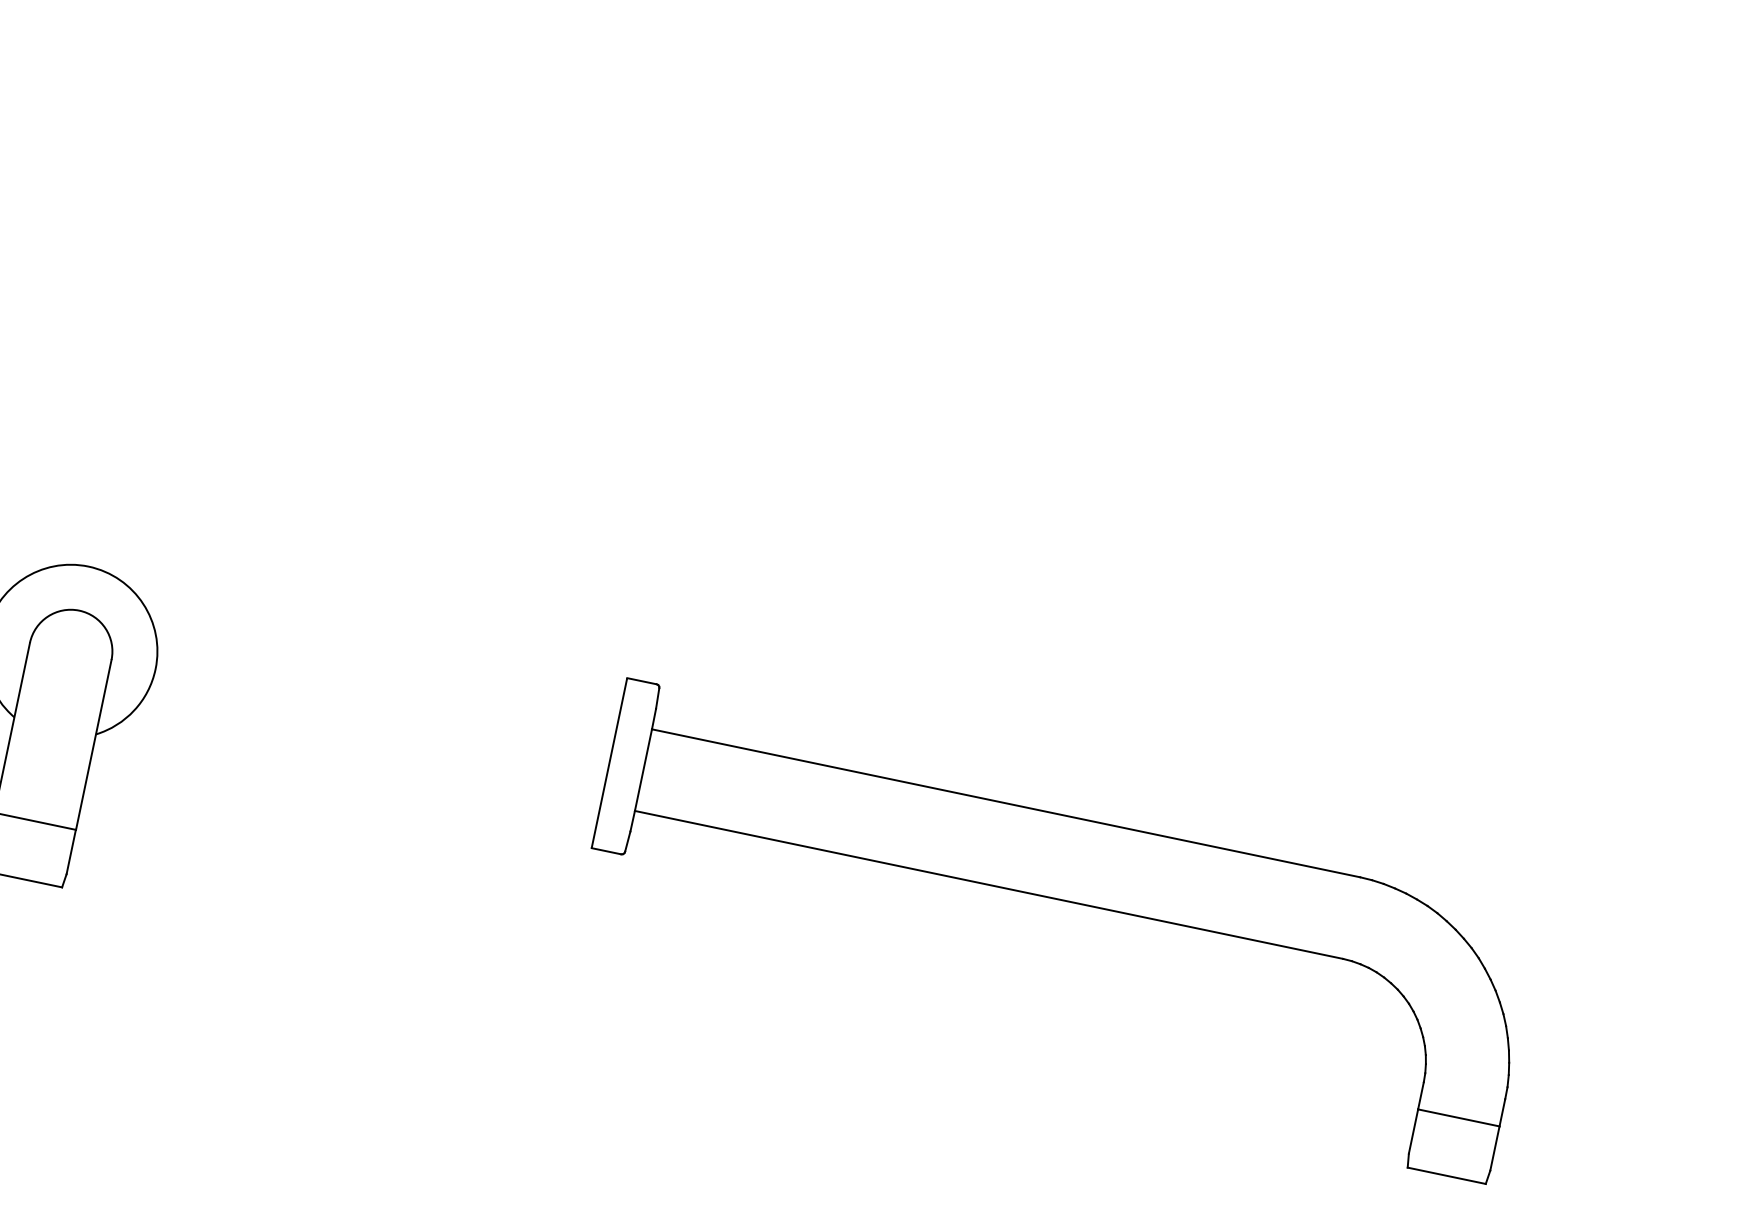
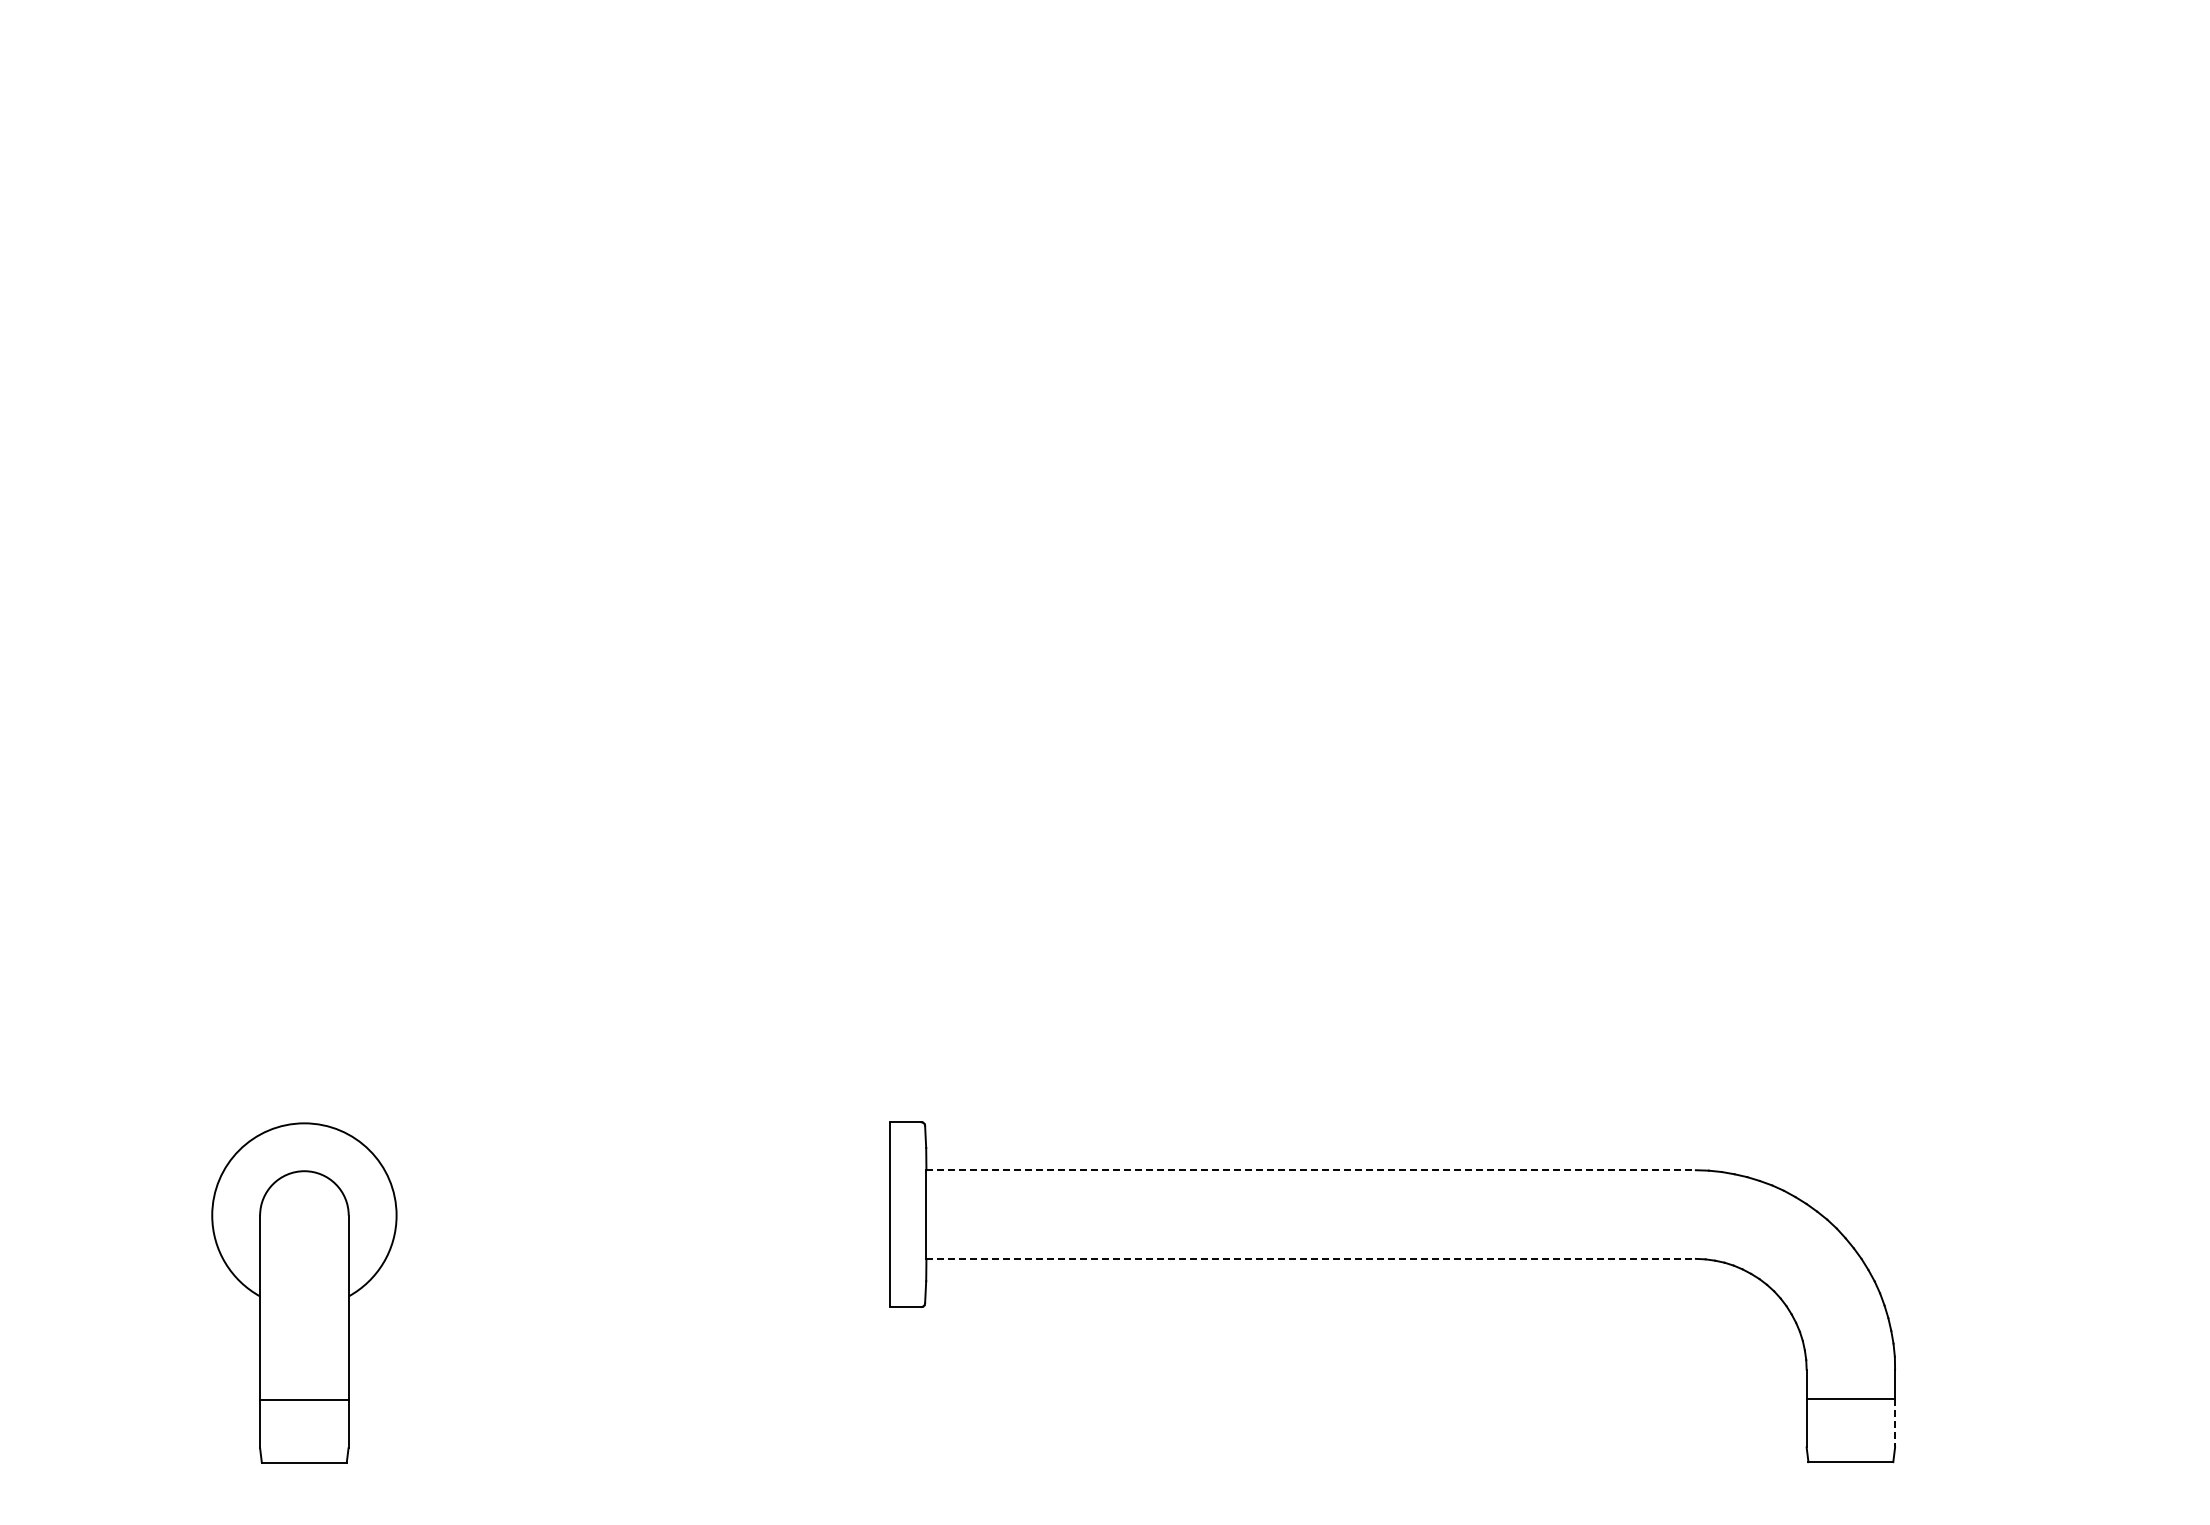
line: (1006, 803) -> (1311, 1170), solid -> dashed
line: (989, 884) -> (1311, 1258), solid -> dashed
line: (1495, 1148) -> (1895, 1423), solid -> dashed

